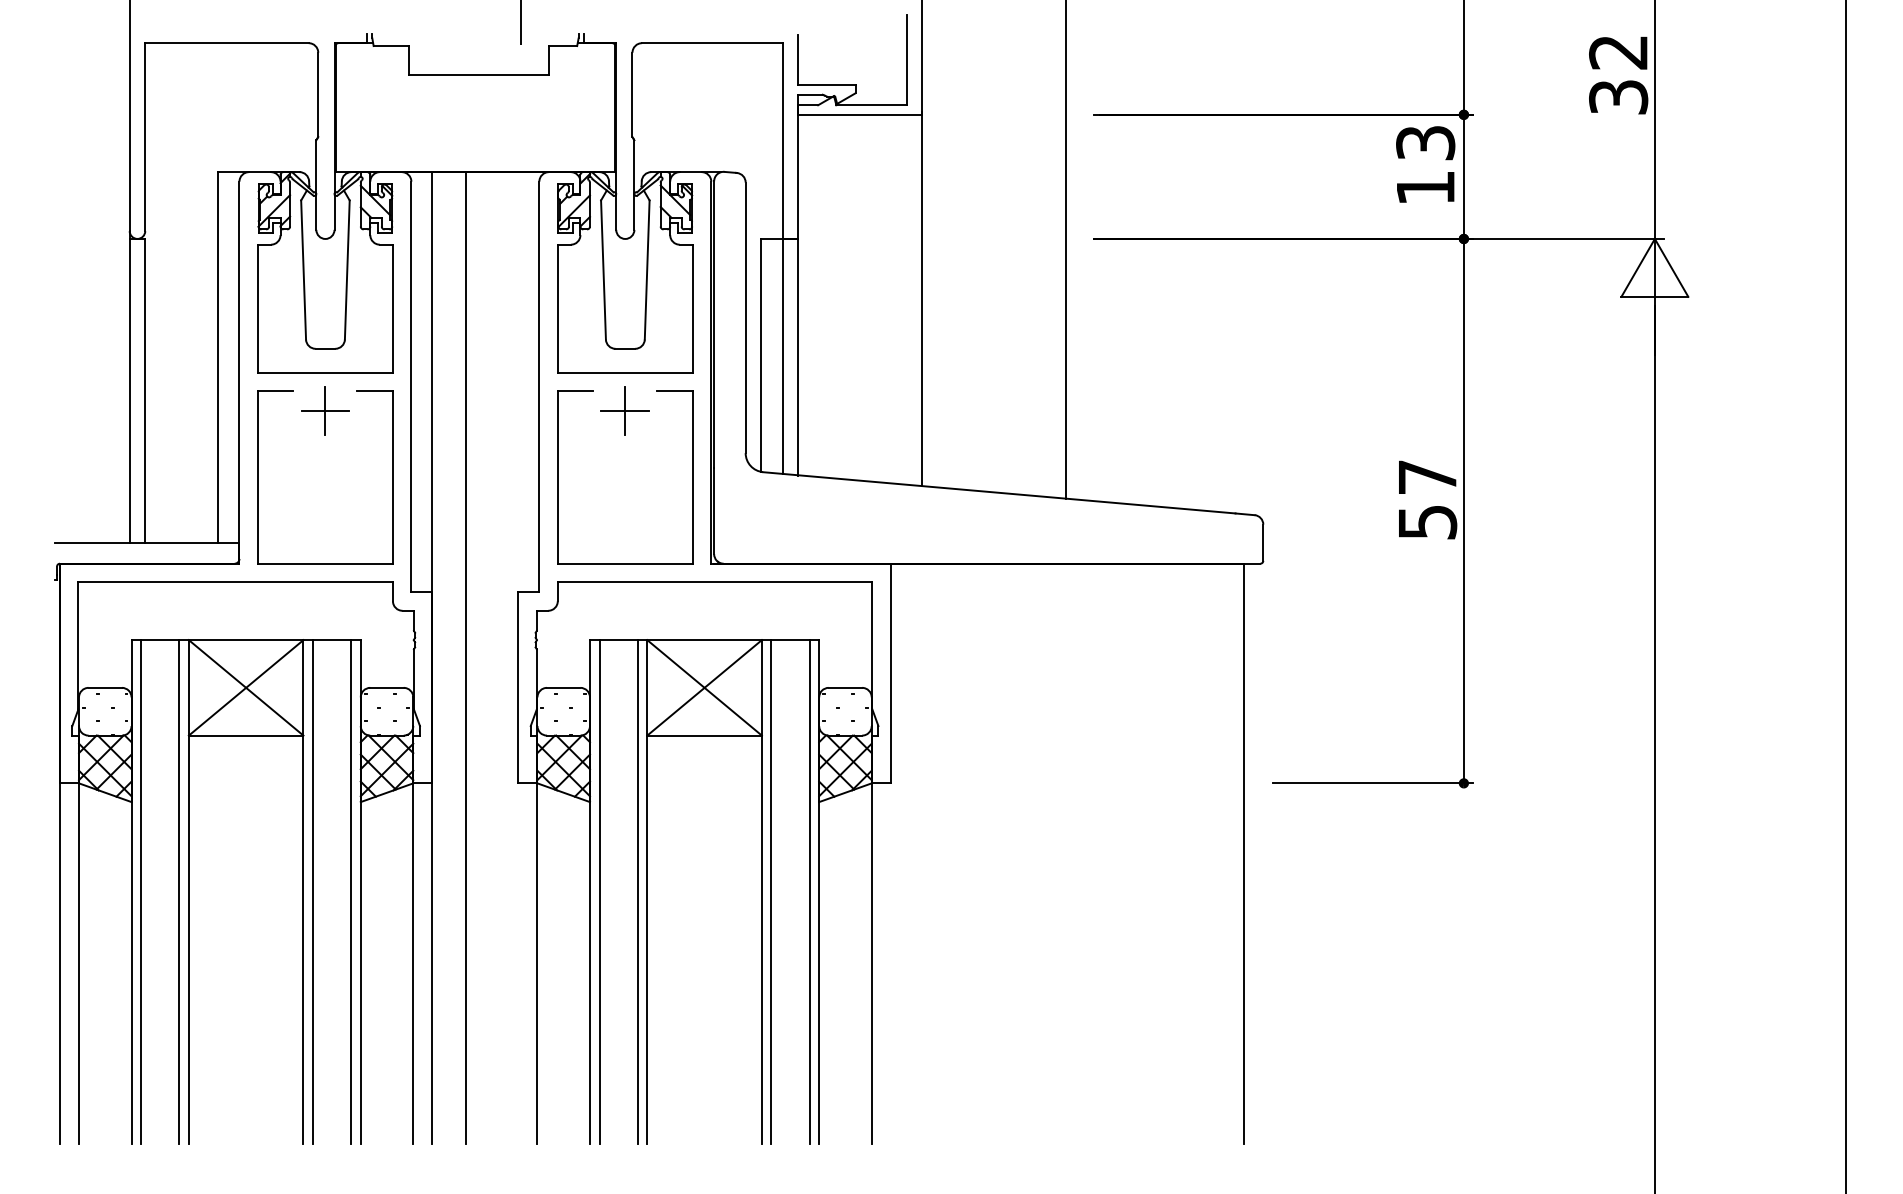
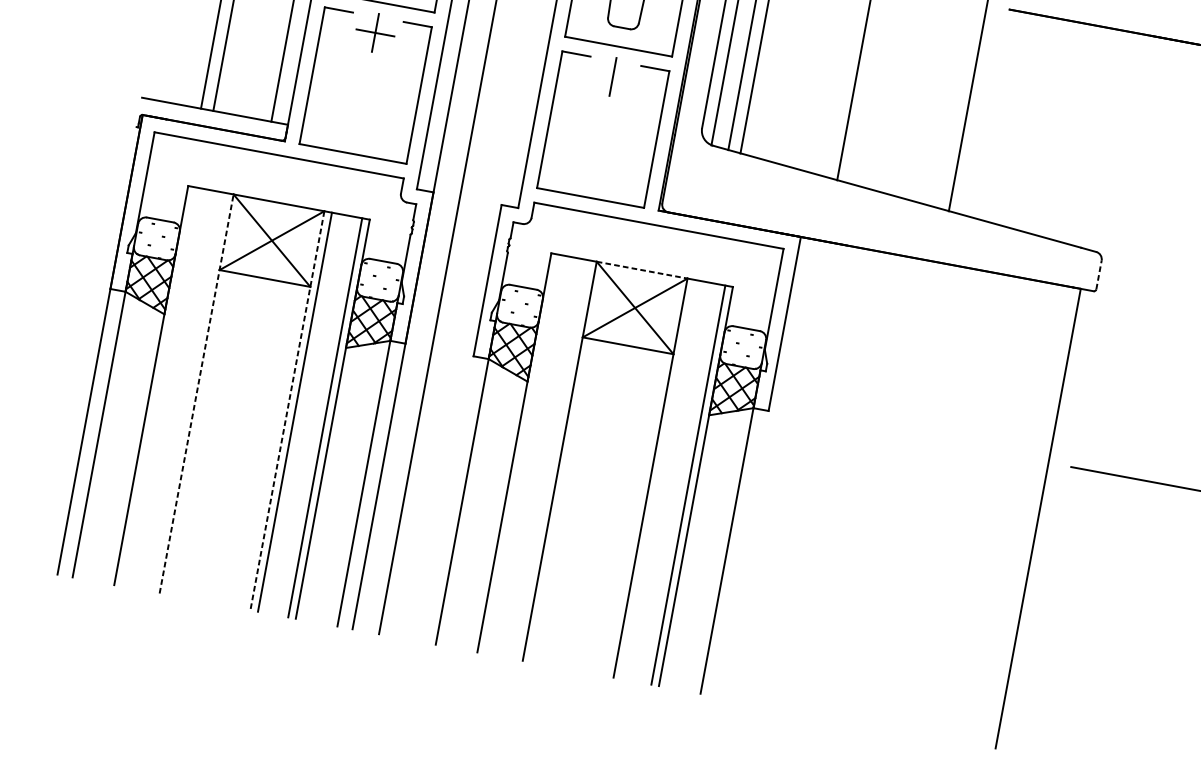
line: (625, 410) -> (613, 76), removed
line: (1263, 542) -> (1099, 274), solid -> dashed
line: (705, 640) -> (642, 270), solid -> dashed
line: (141, 891) -> (159, 386), removed
line: (179, 891) -> (189, 392), removed
line: (599, 891) -> (521, 453), removed
line: (637, 891) -> (552, 459), removed
line: (771, 891) -> (658, 479), removed
line: (188, 892) -> (196, 394), solid -> dashed
line: (303, 892) -> (287, 411), solid -> dashed

